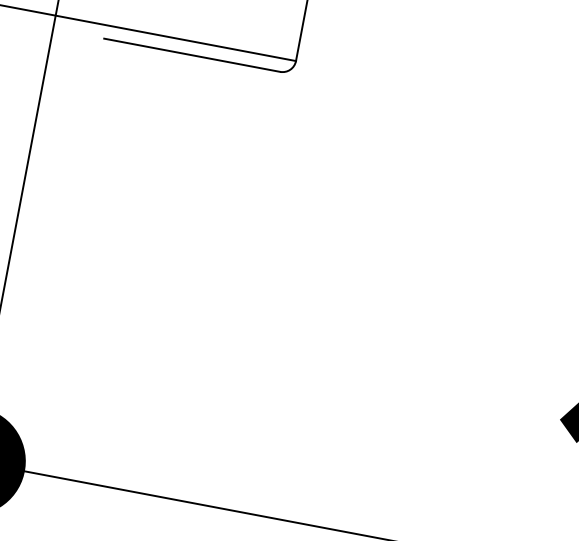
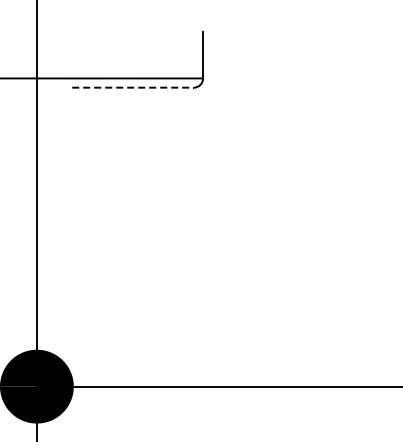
line: (192, 55) -> (133, 87), solid -> dashed

